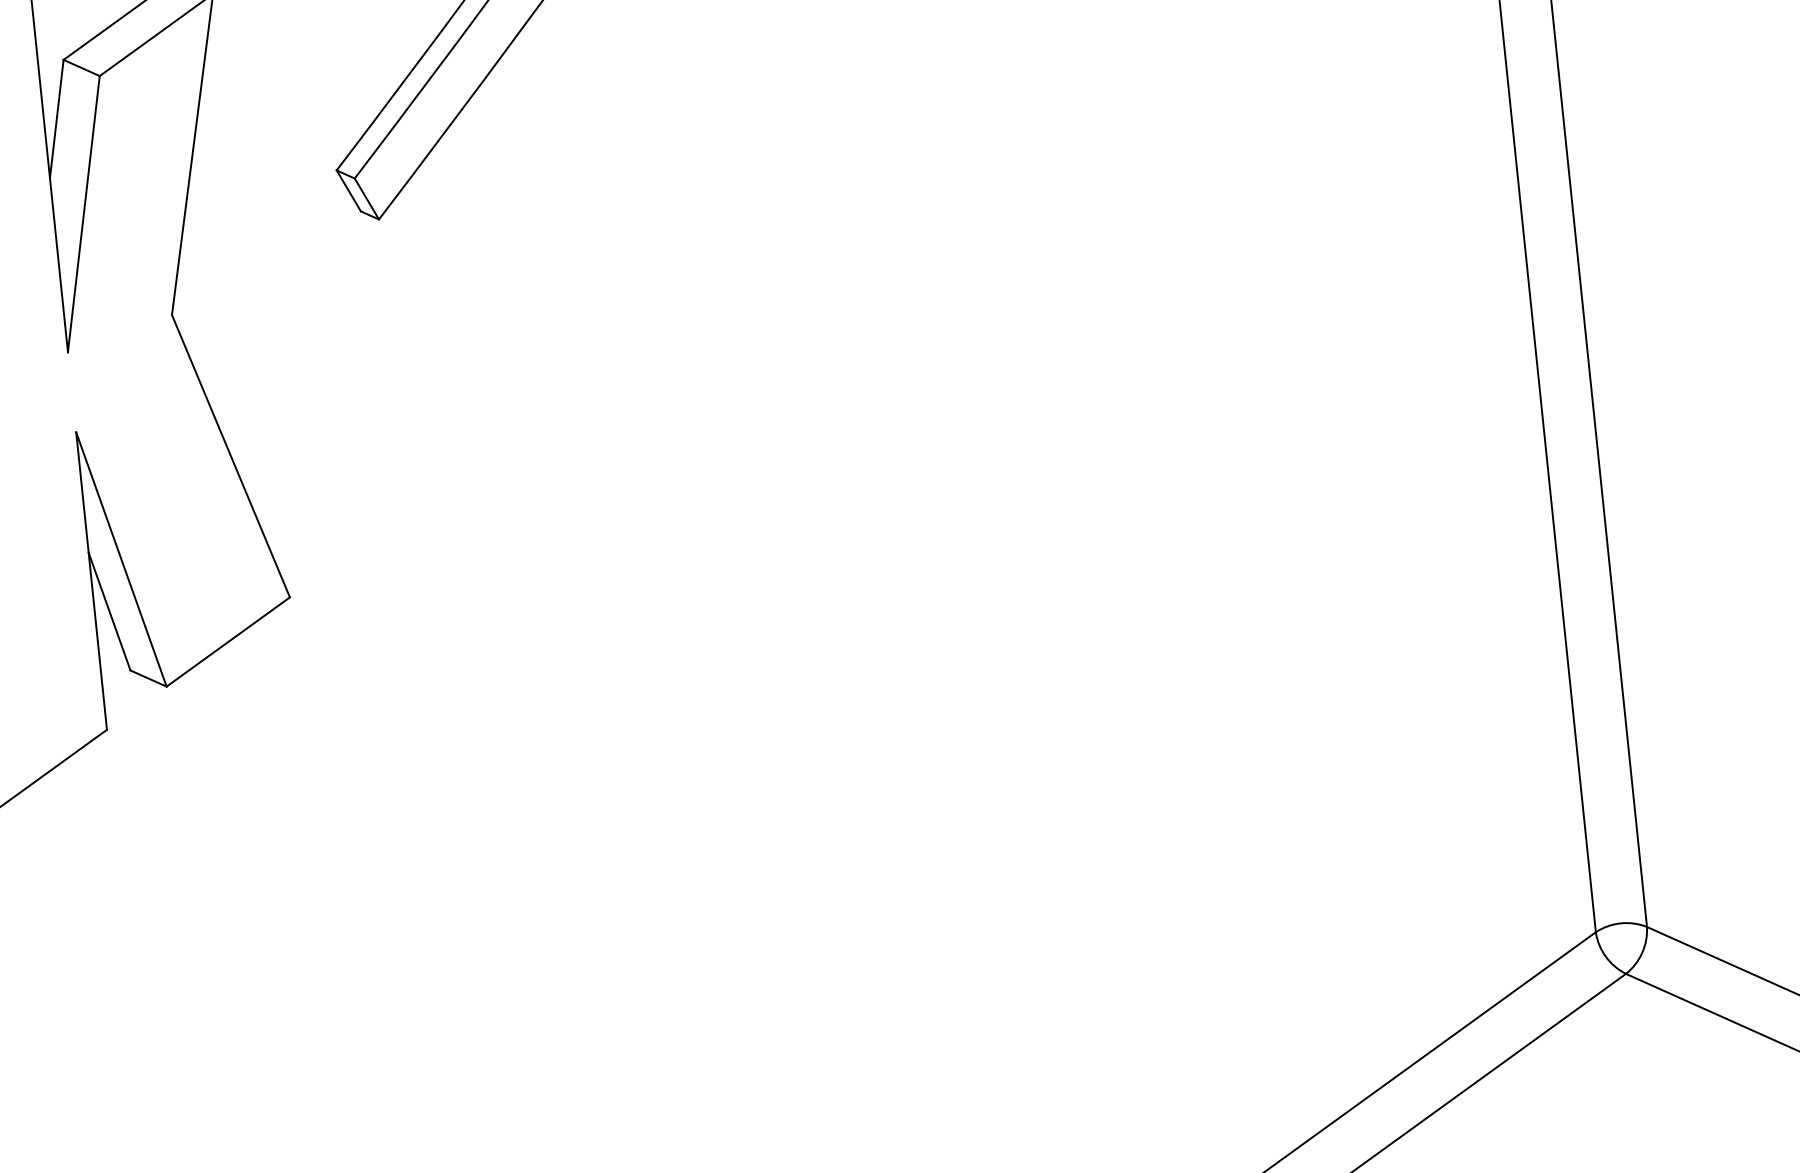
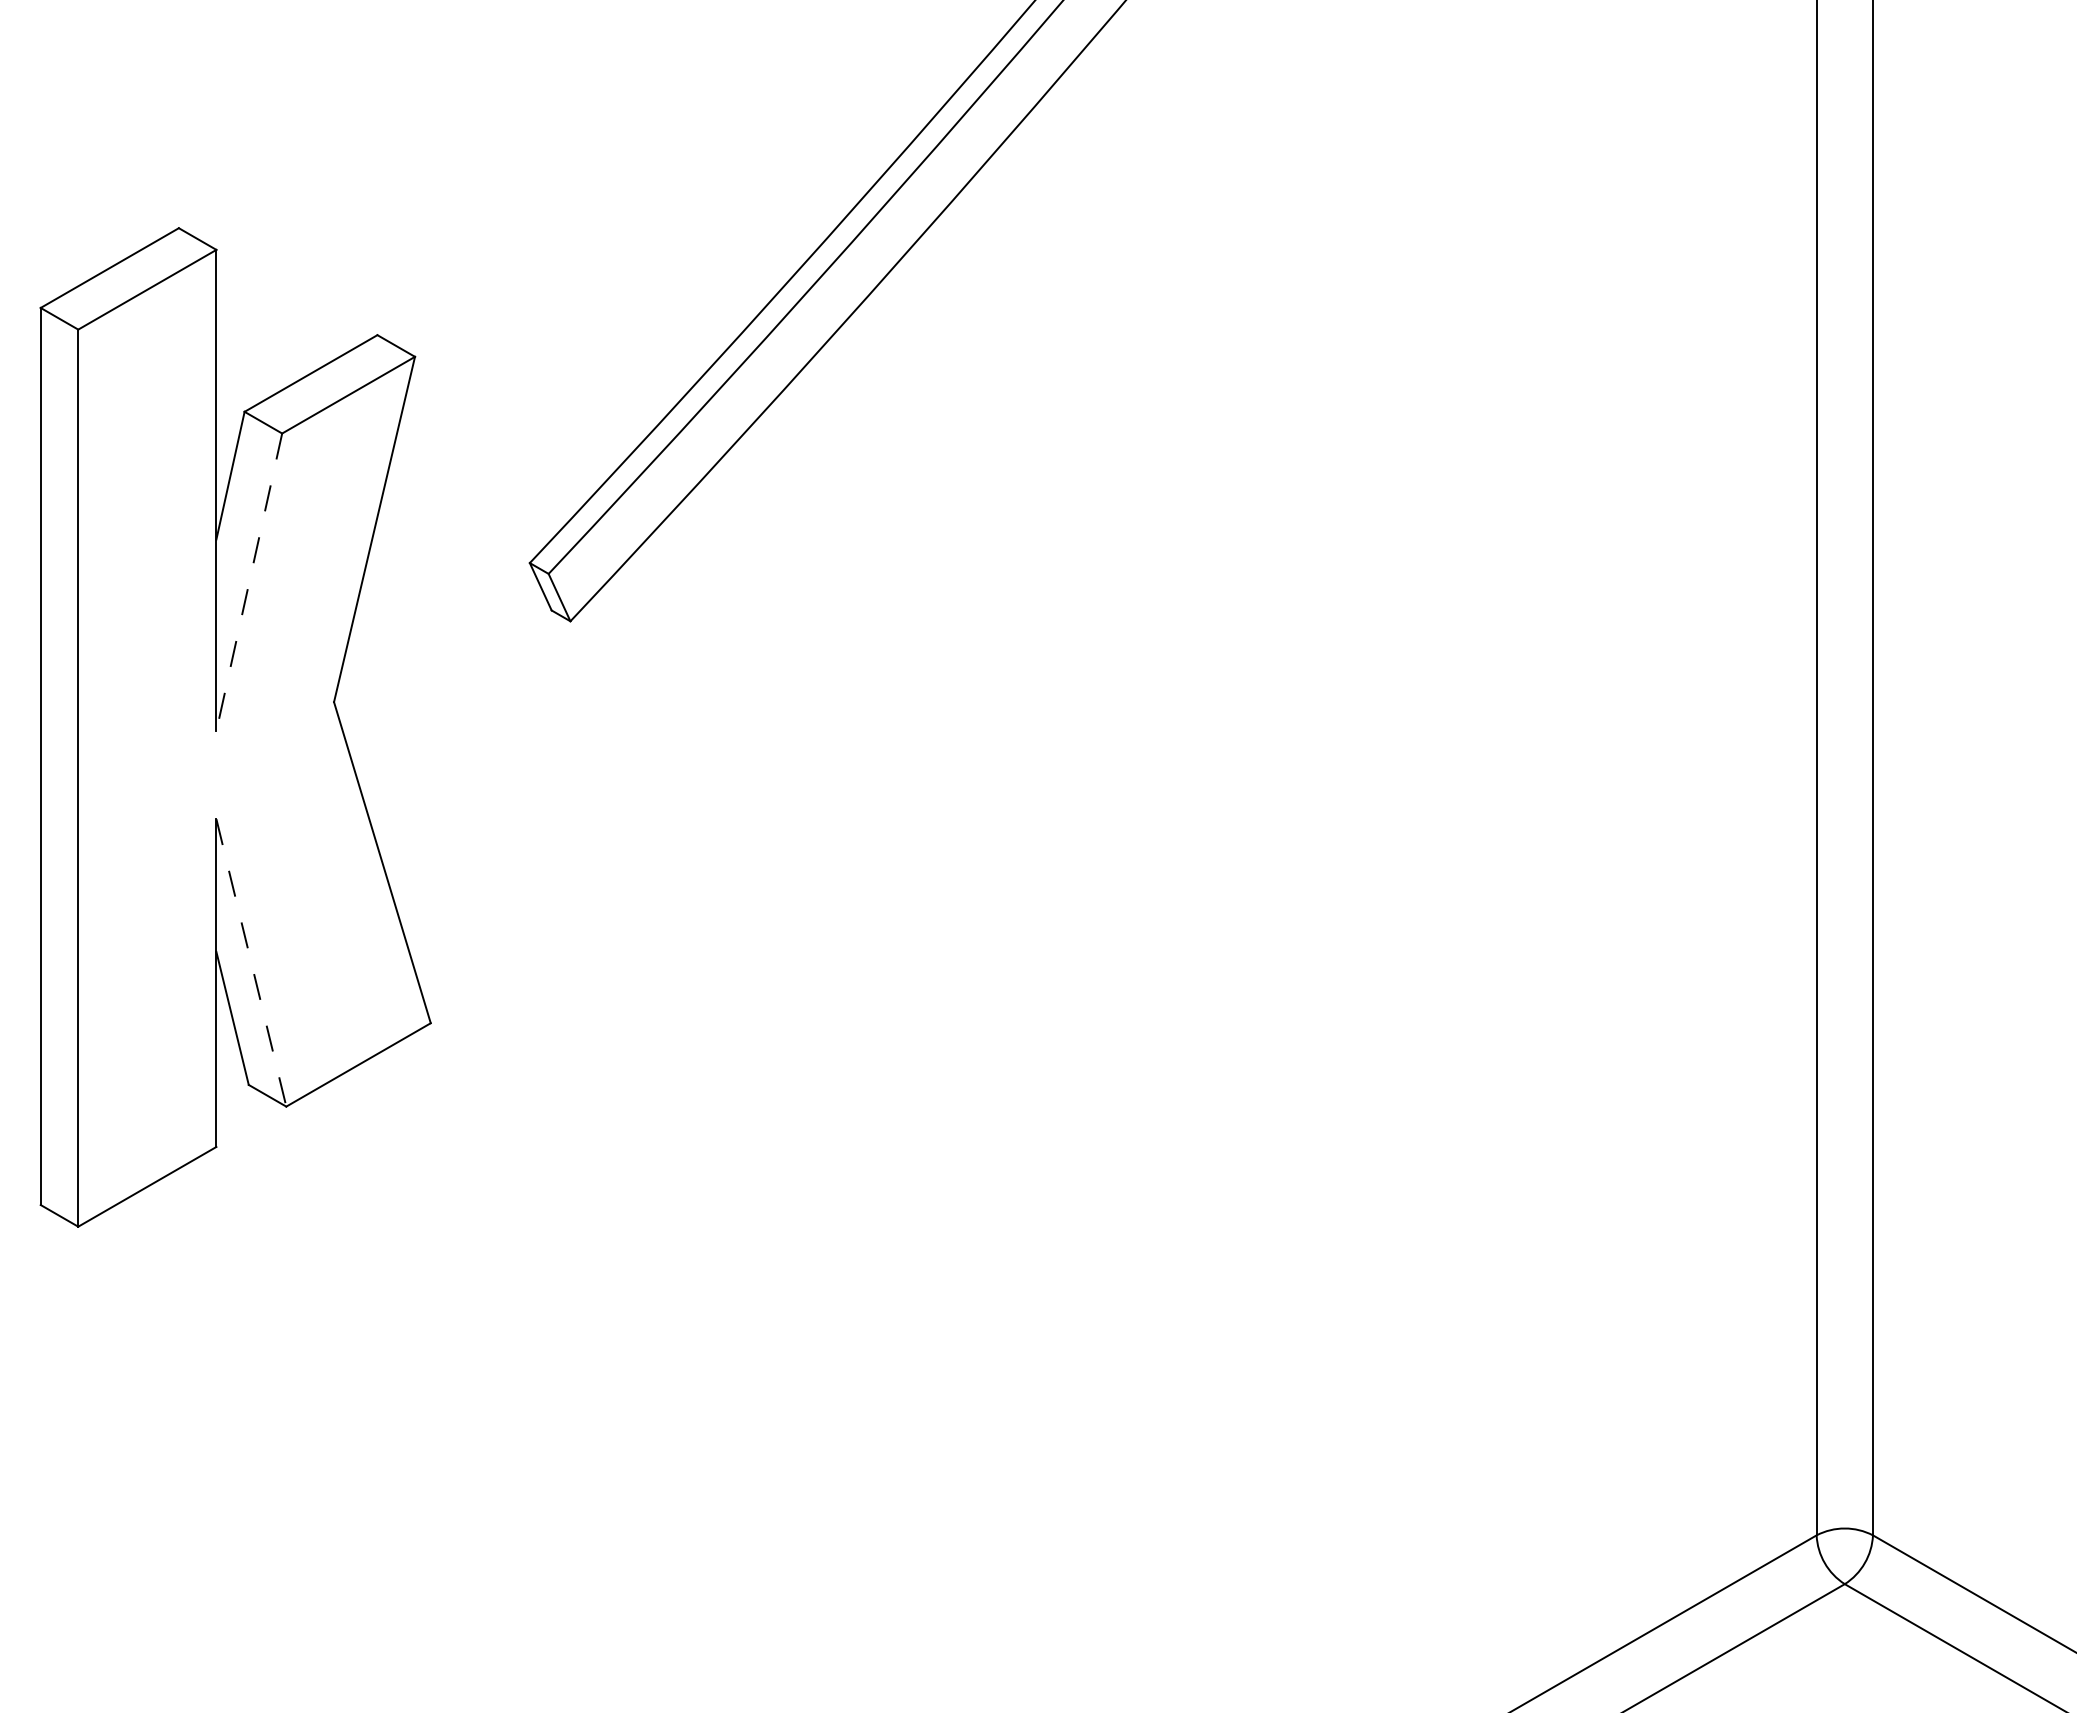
line: (84, 214) -> (249, 582), solid -> dashed
line: (121, 559) -> (251, 962), solid -> dashed

